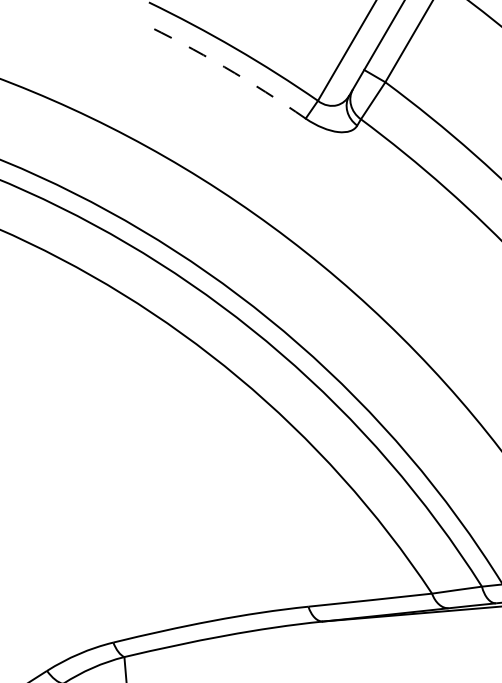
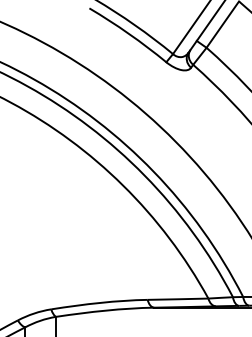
arc: (223, 66) -> (128, 33), dashed -> solid

